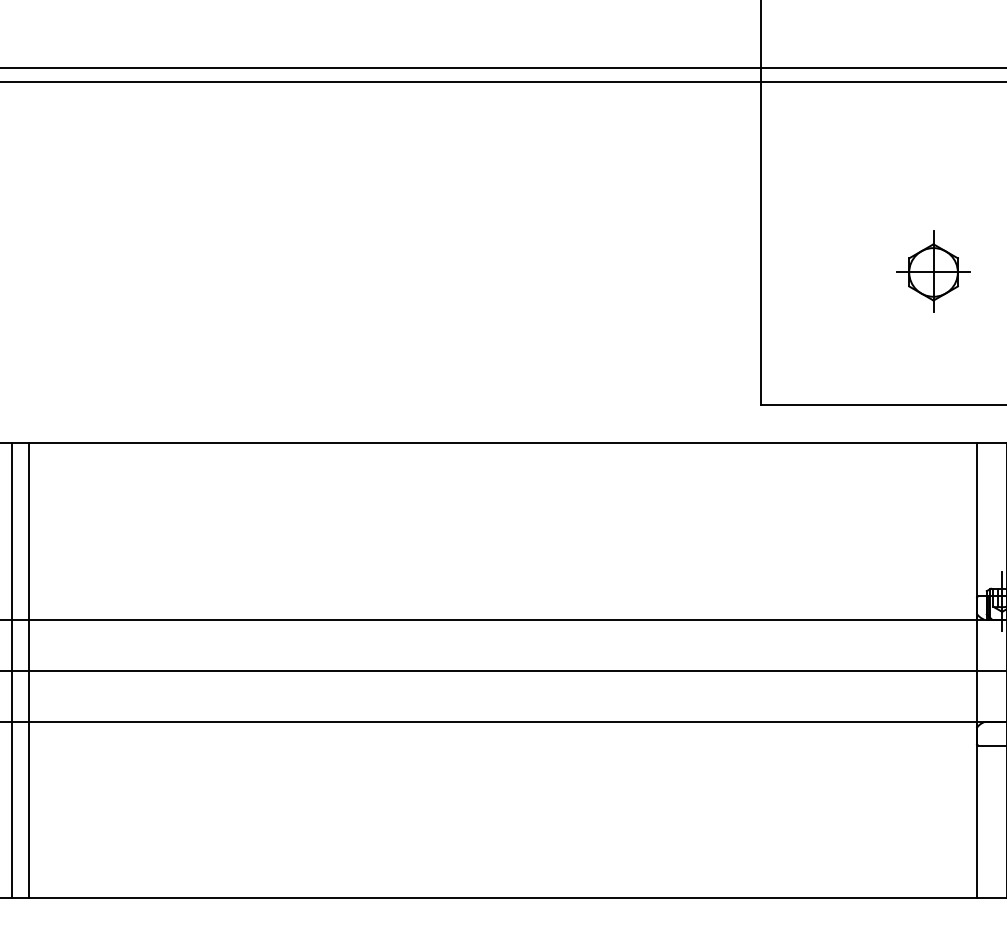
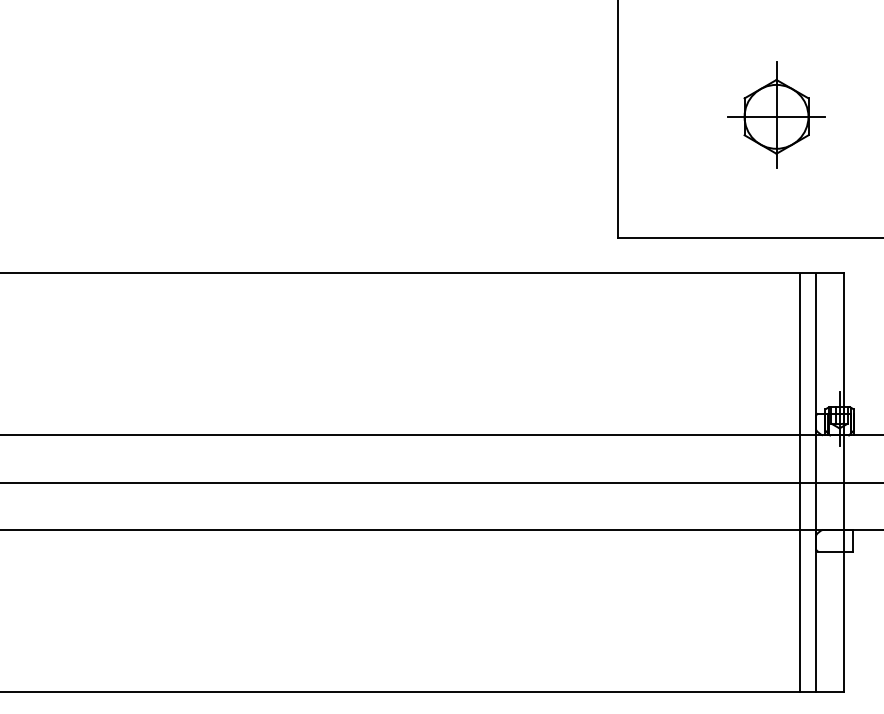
part: (933, 271) -> (776, 115), size x1.43
line: (959, 670) -> (800, 482), added

